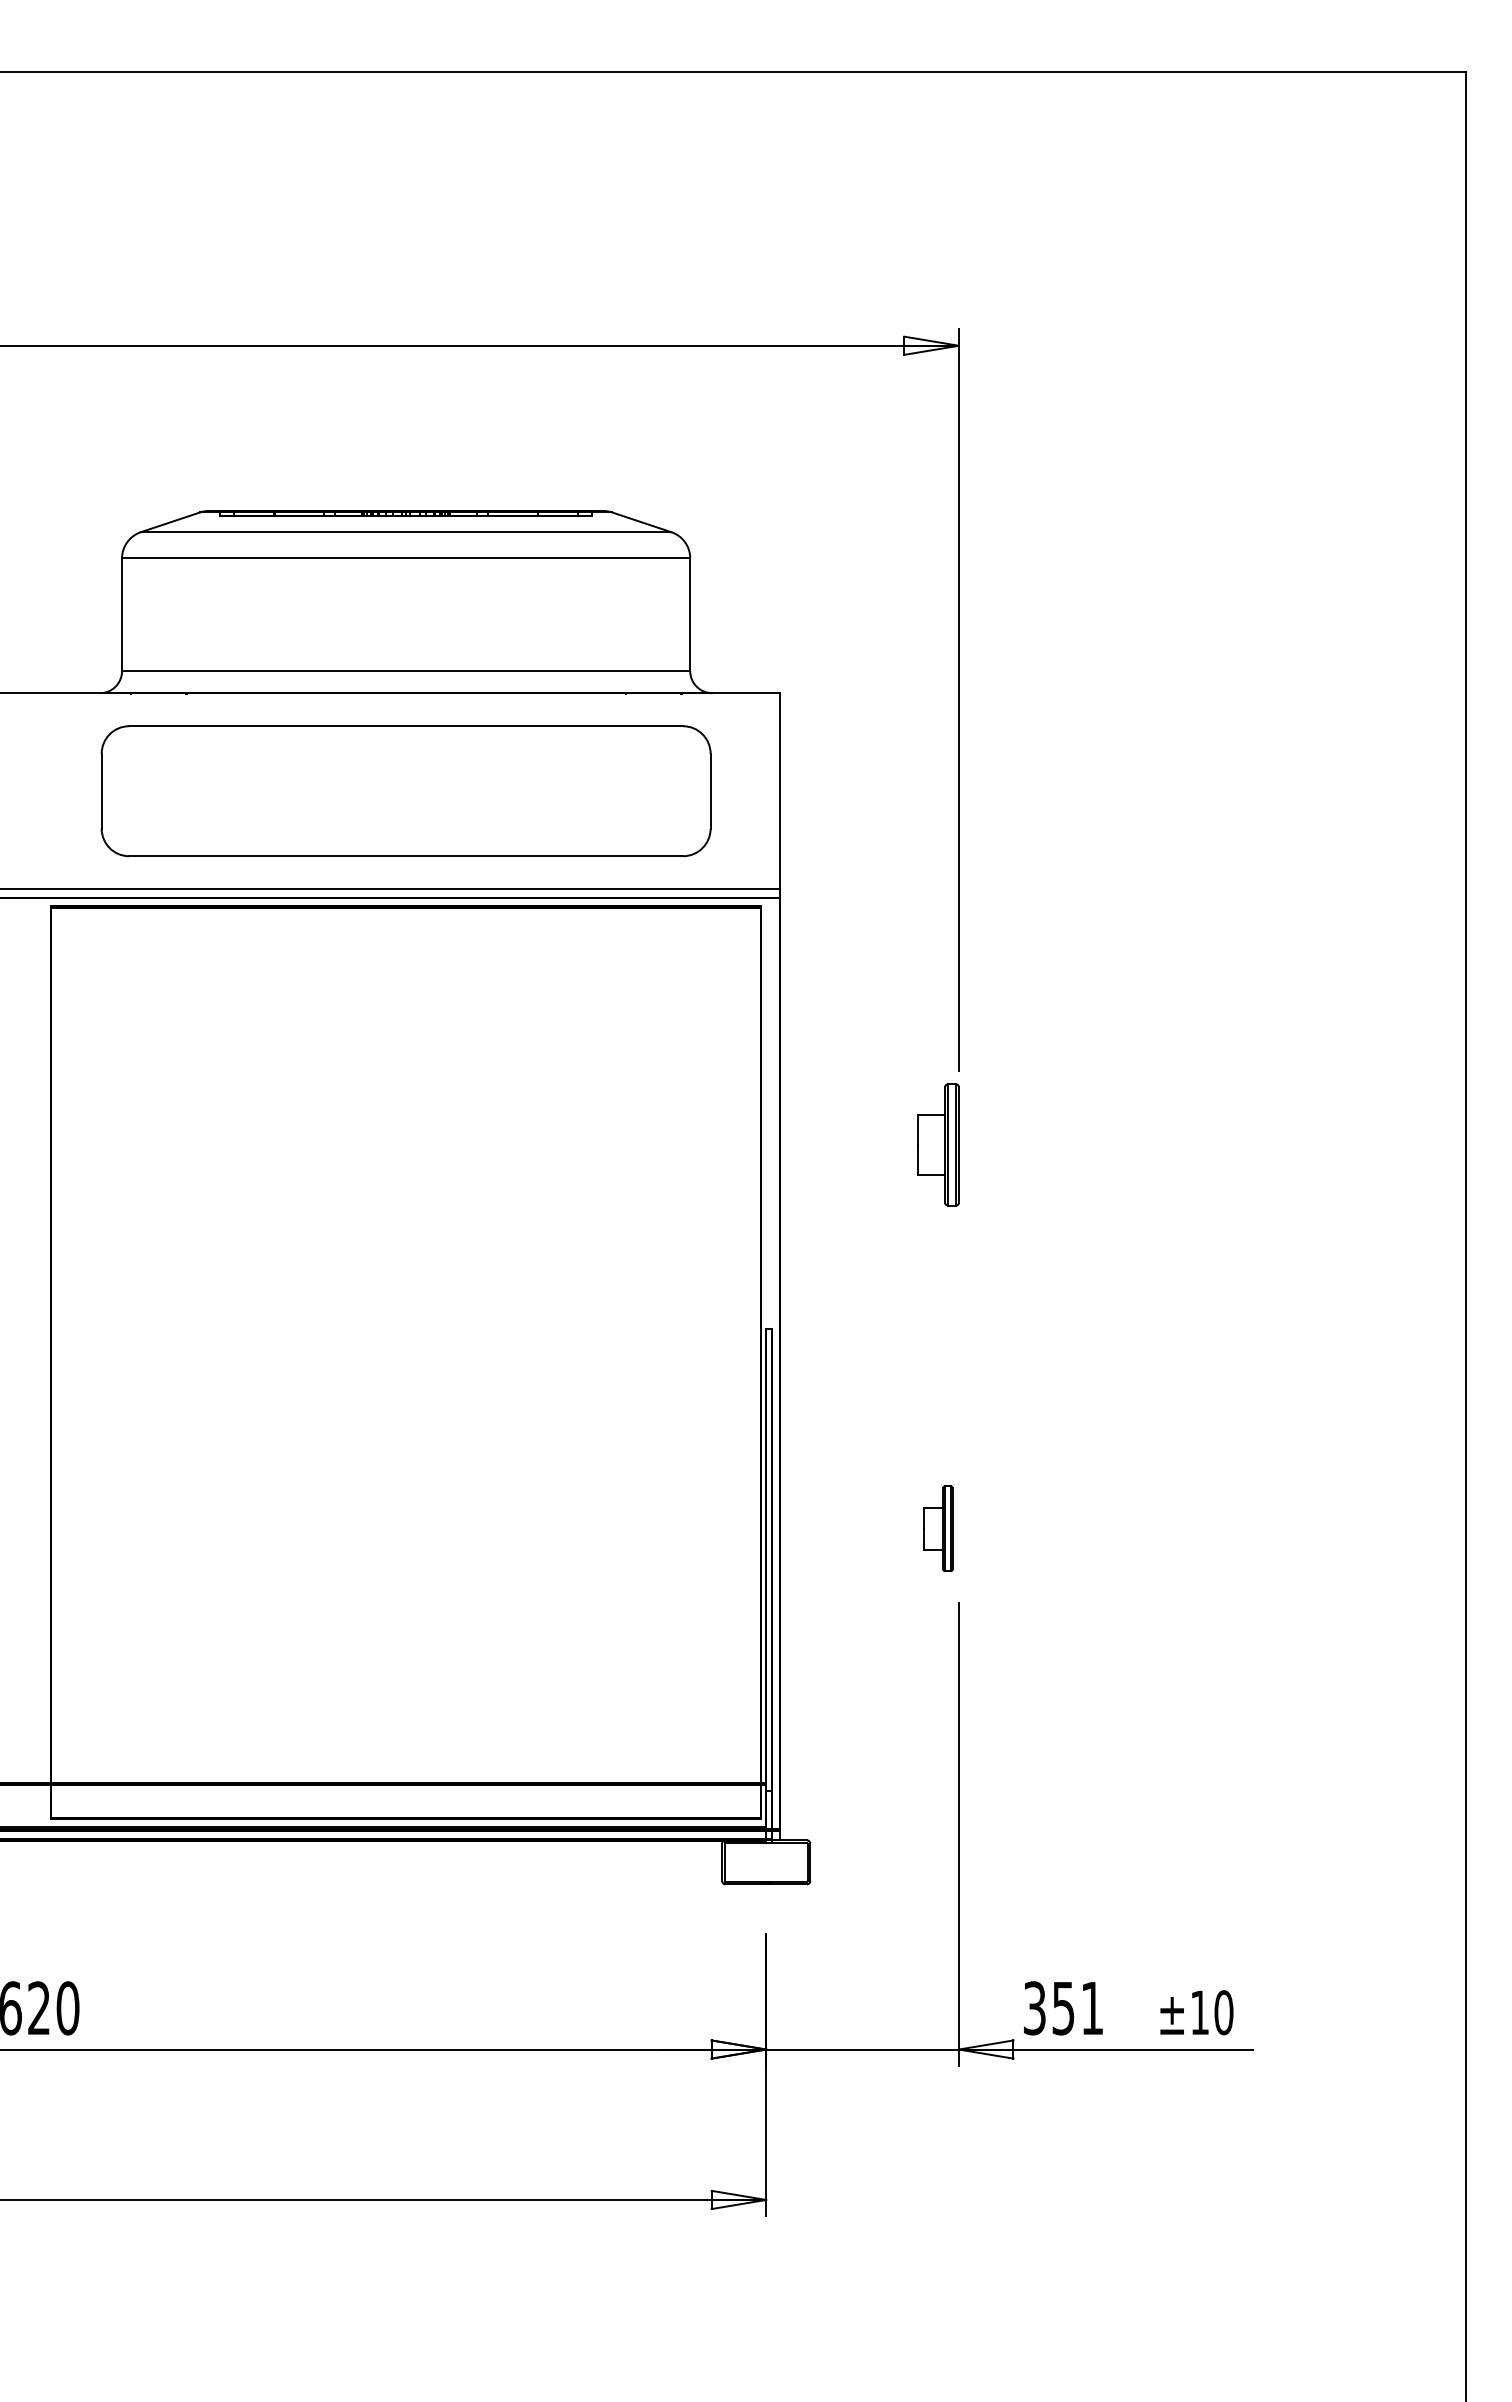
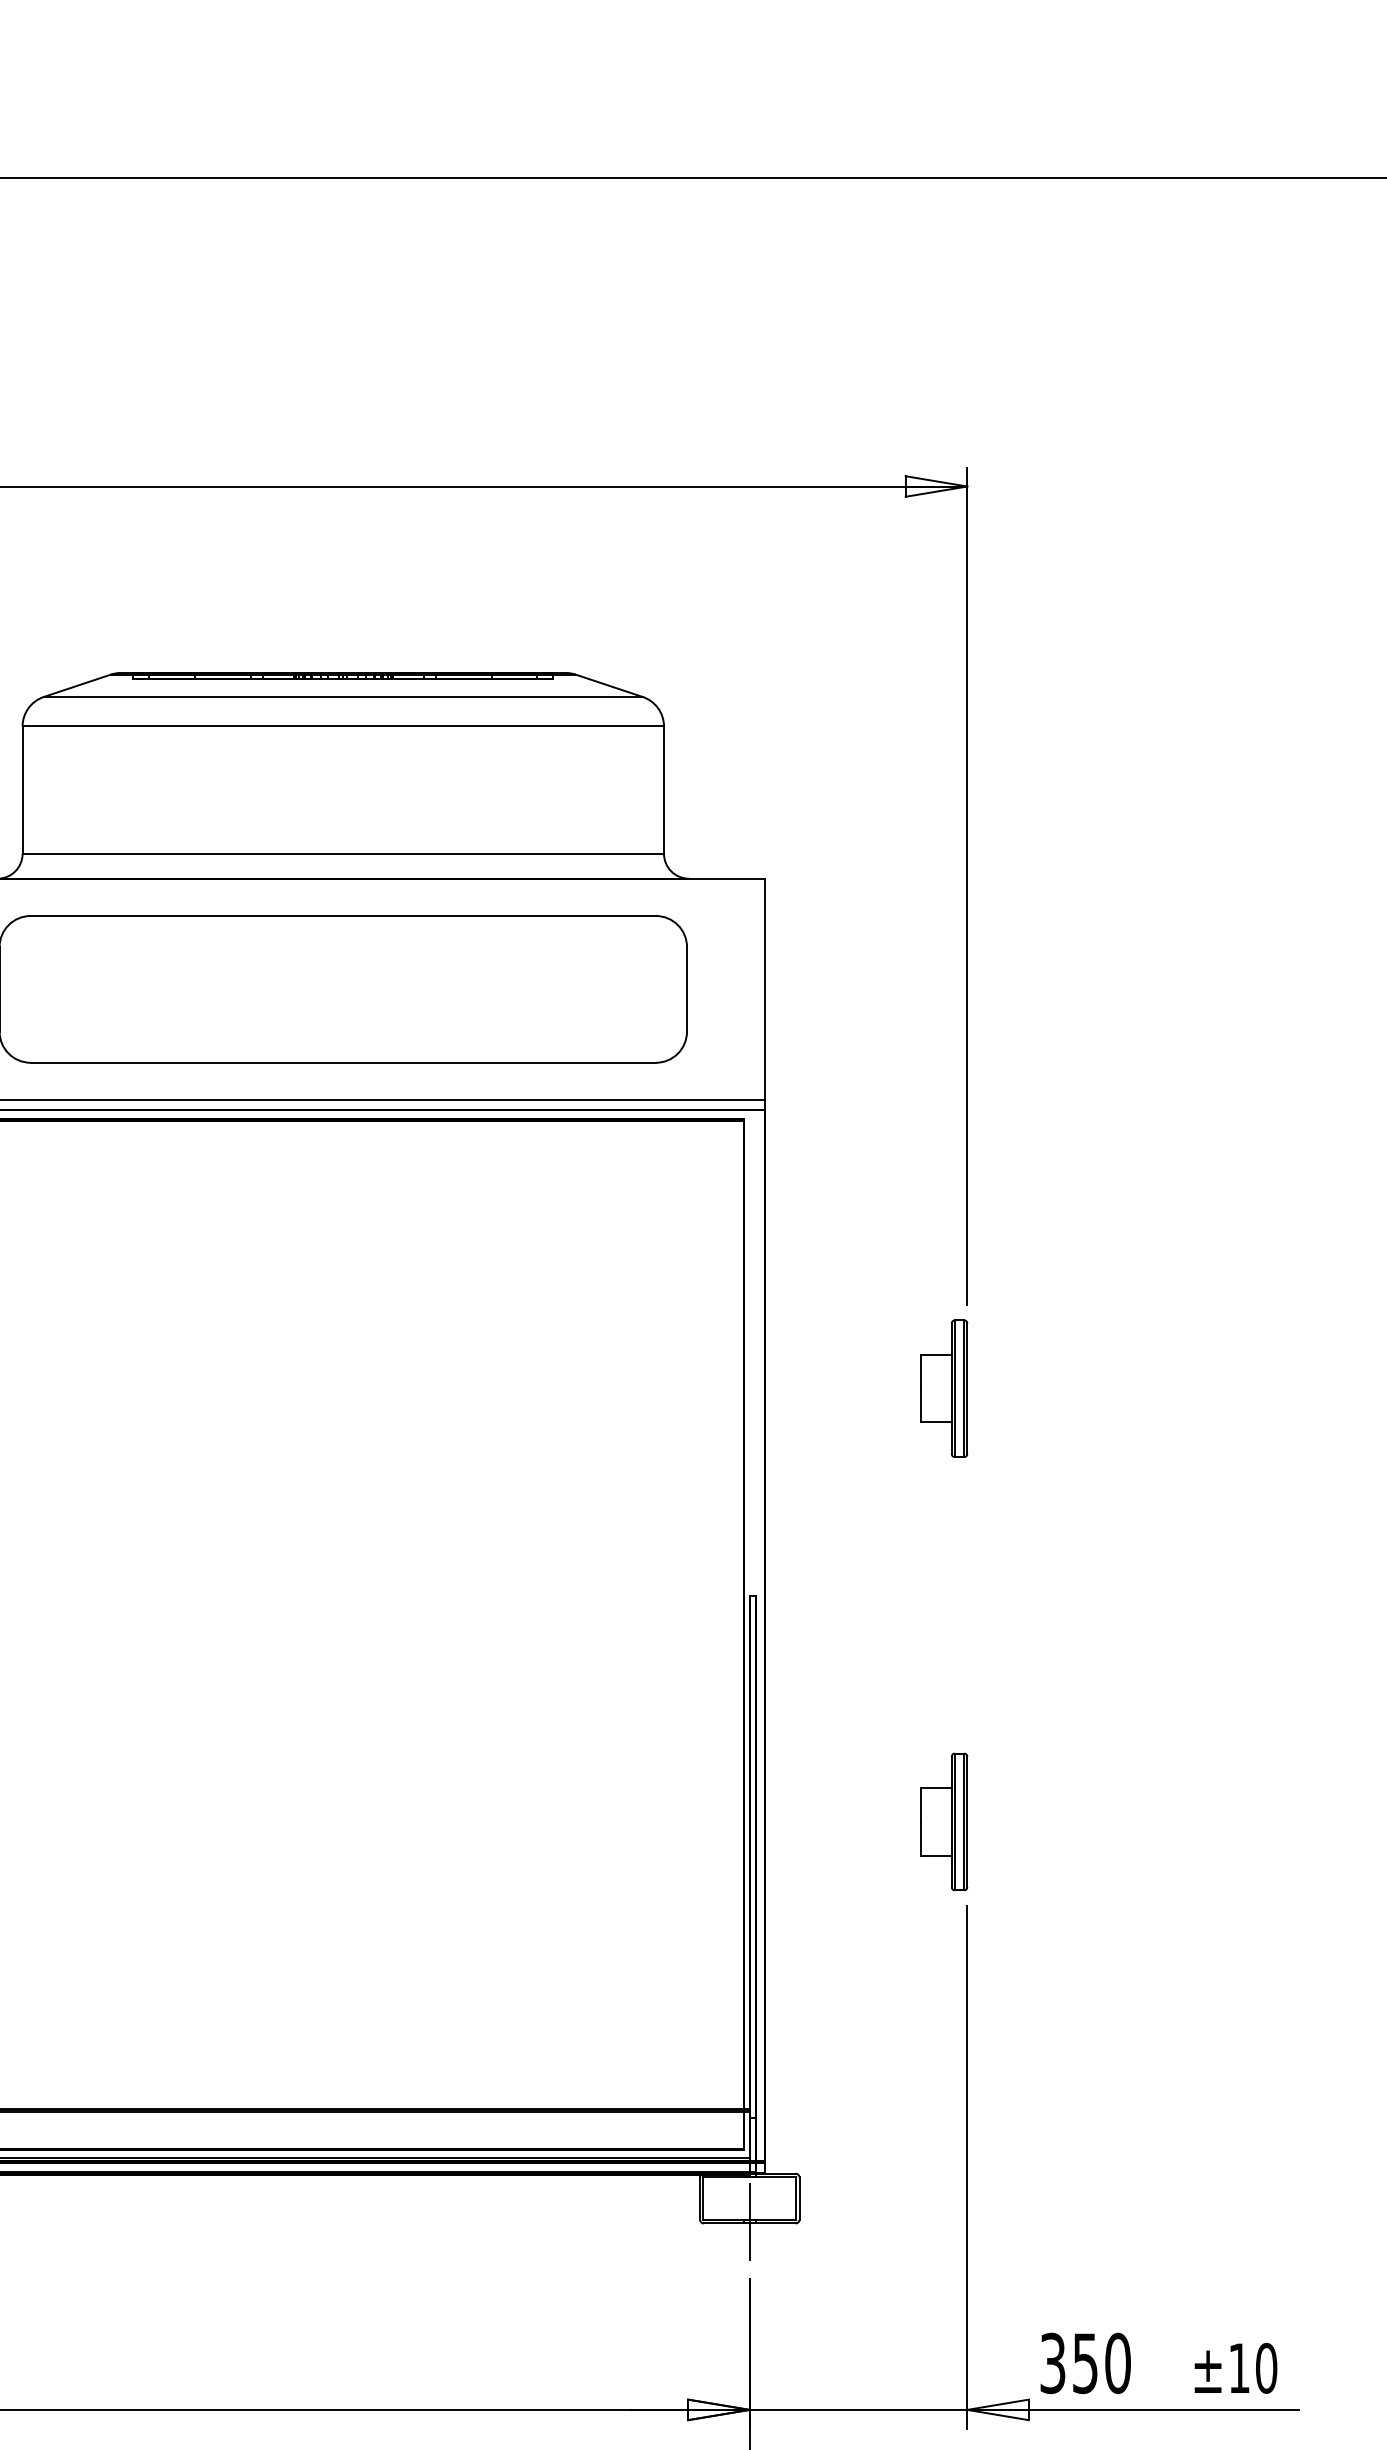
part: (938, 1528) -> (944, 1821), size x1.43
line: (766, 1882) -> (750, 2221), added
text: (1092, 2008) -> (1118, 2363), 351 -> 350

